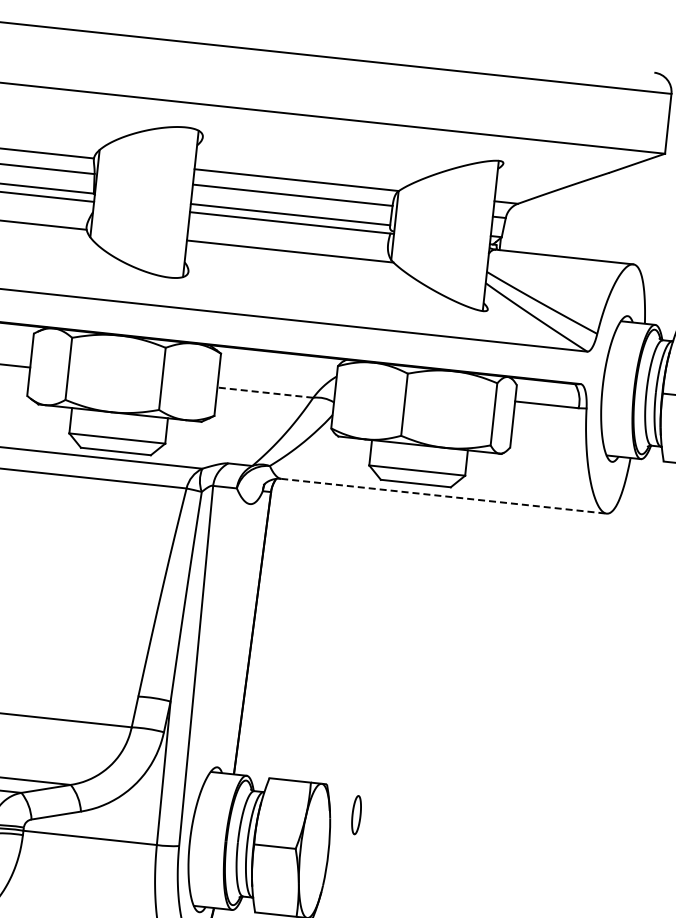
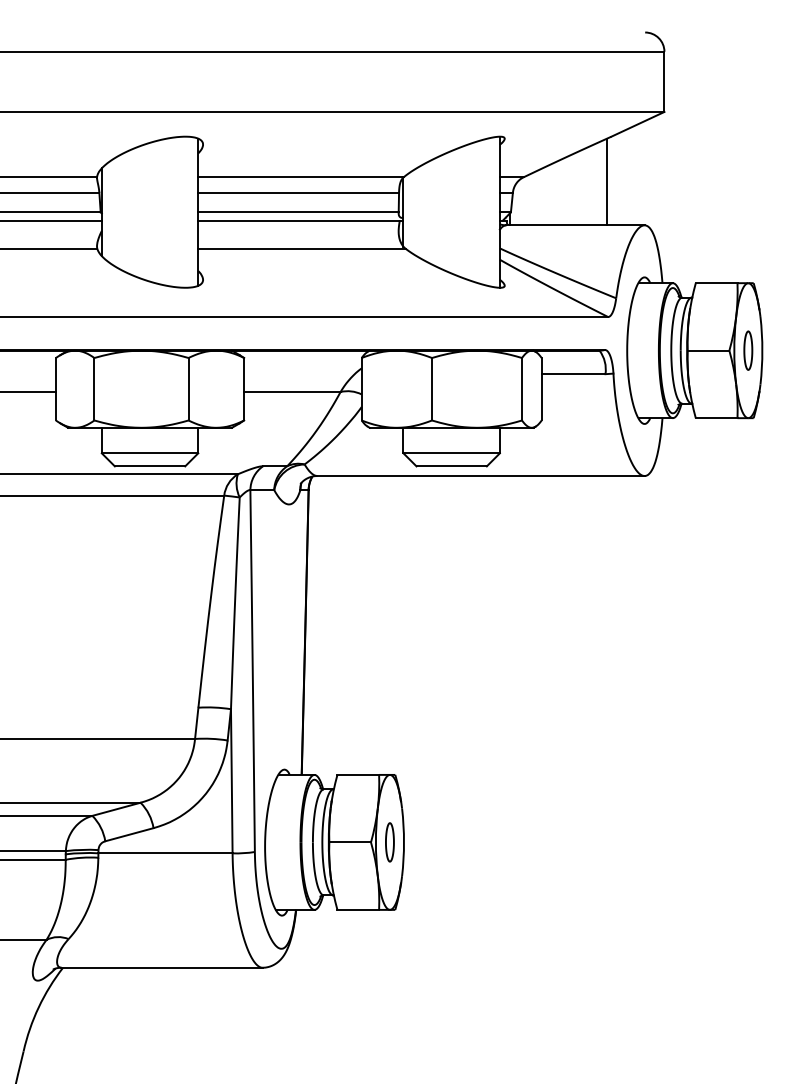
line: (600, 216) -> (606, 181), added
line: (264, 393) -> (291, 392), dashed -> solid
line: (443, 496) -> (480, 476), dashed -> solid
part: (356, 815) -> (389, 842), moved

